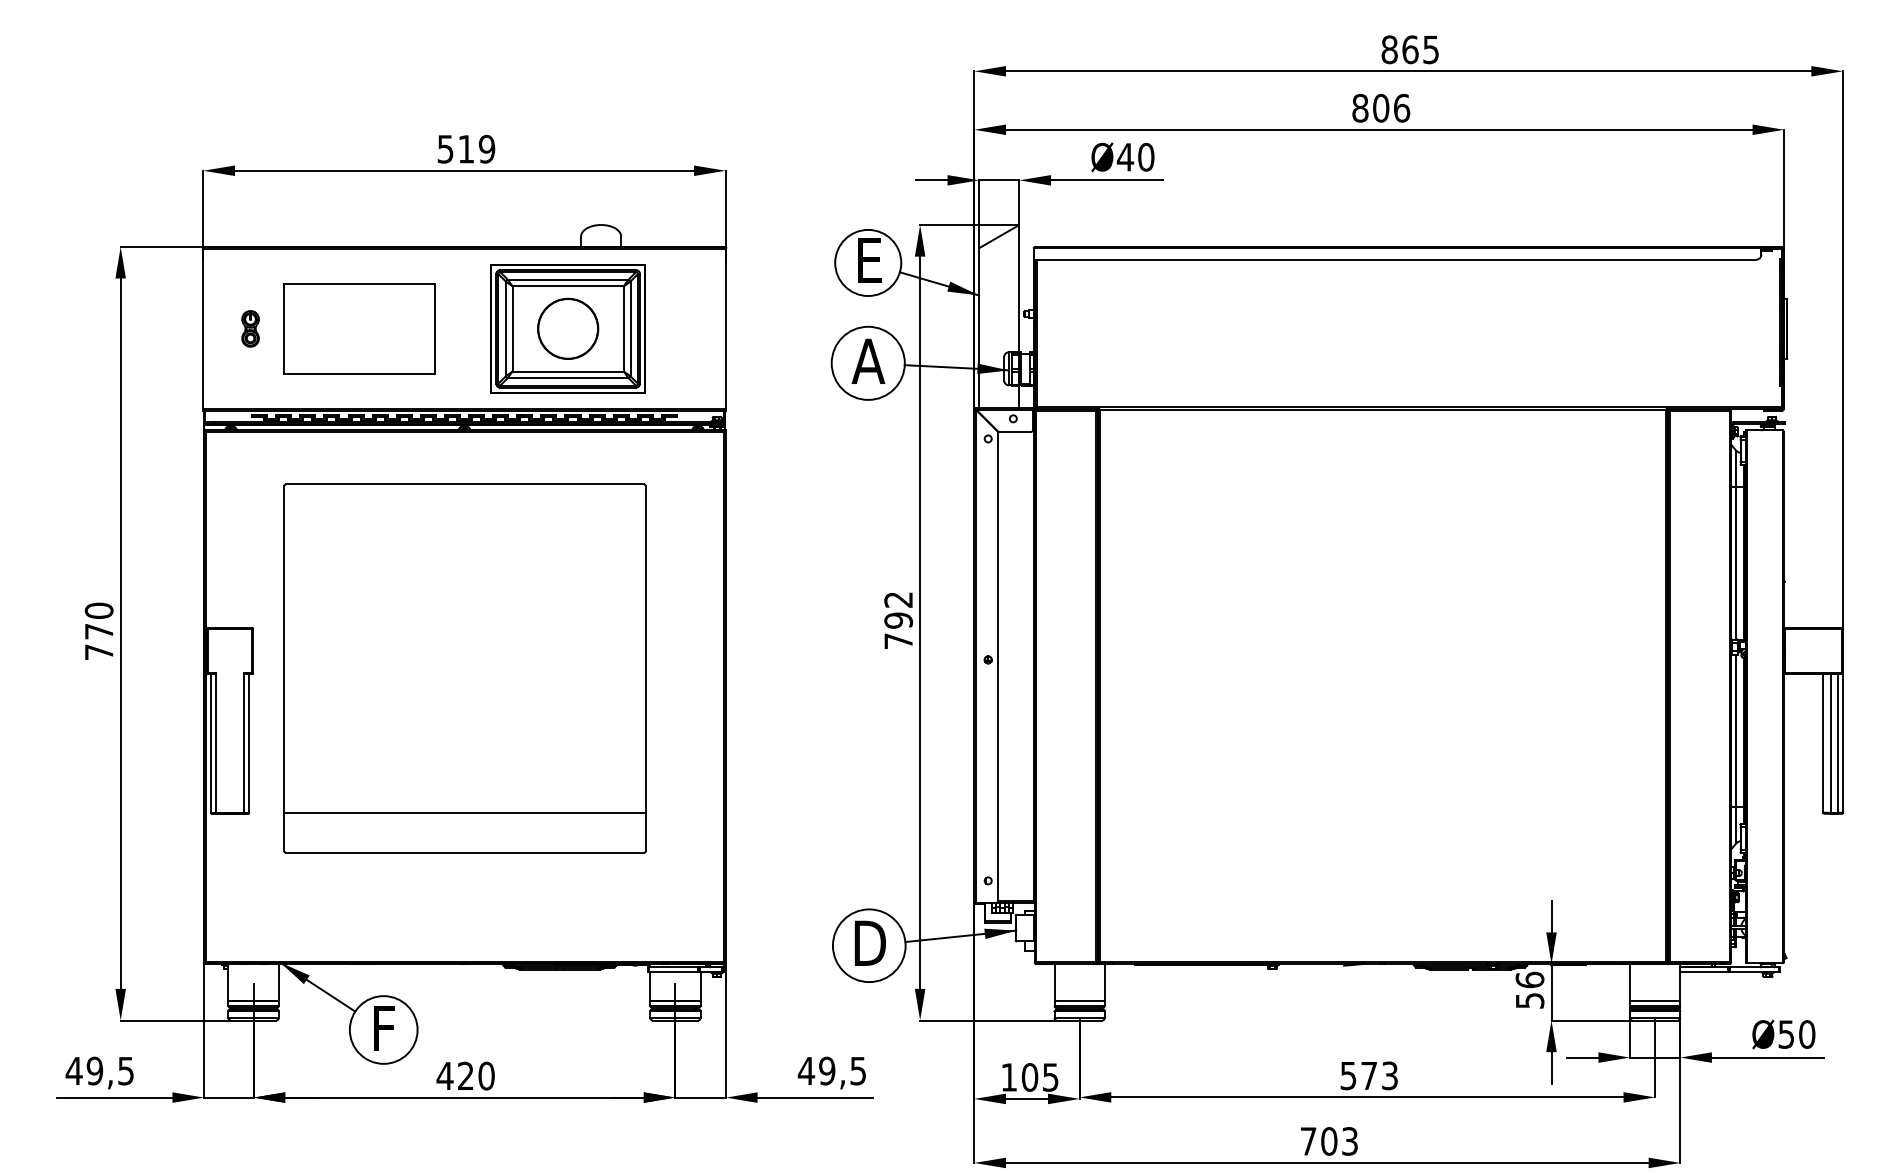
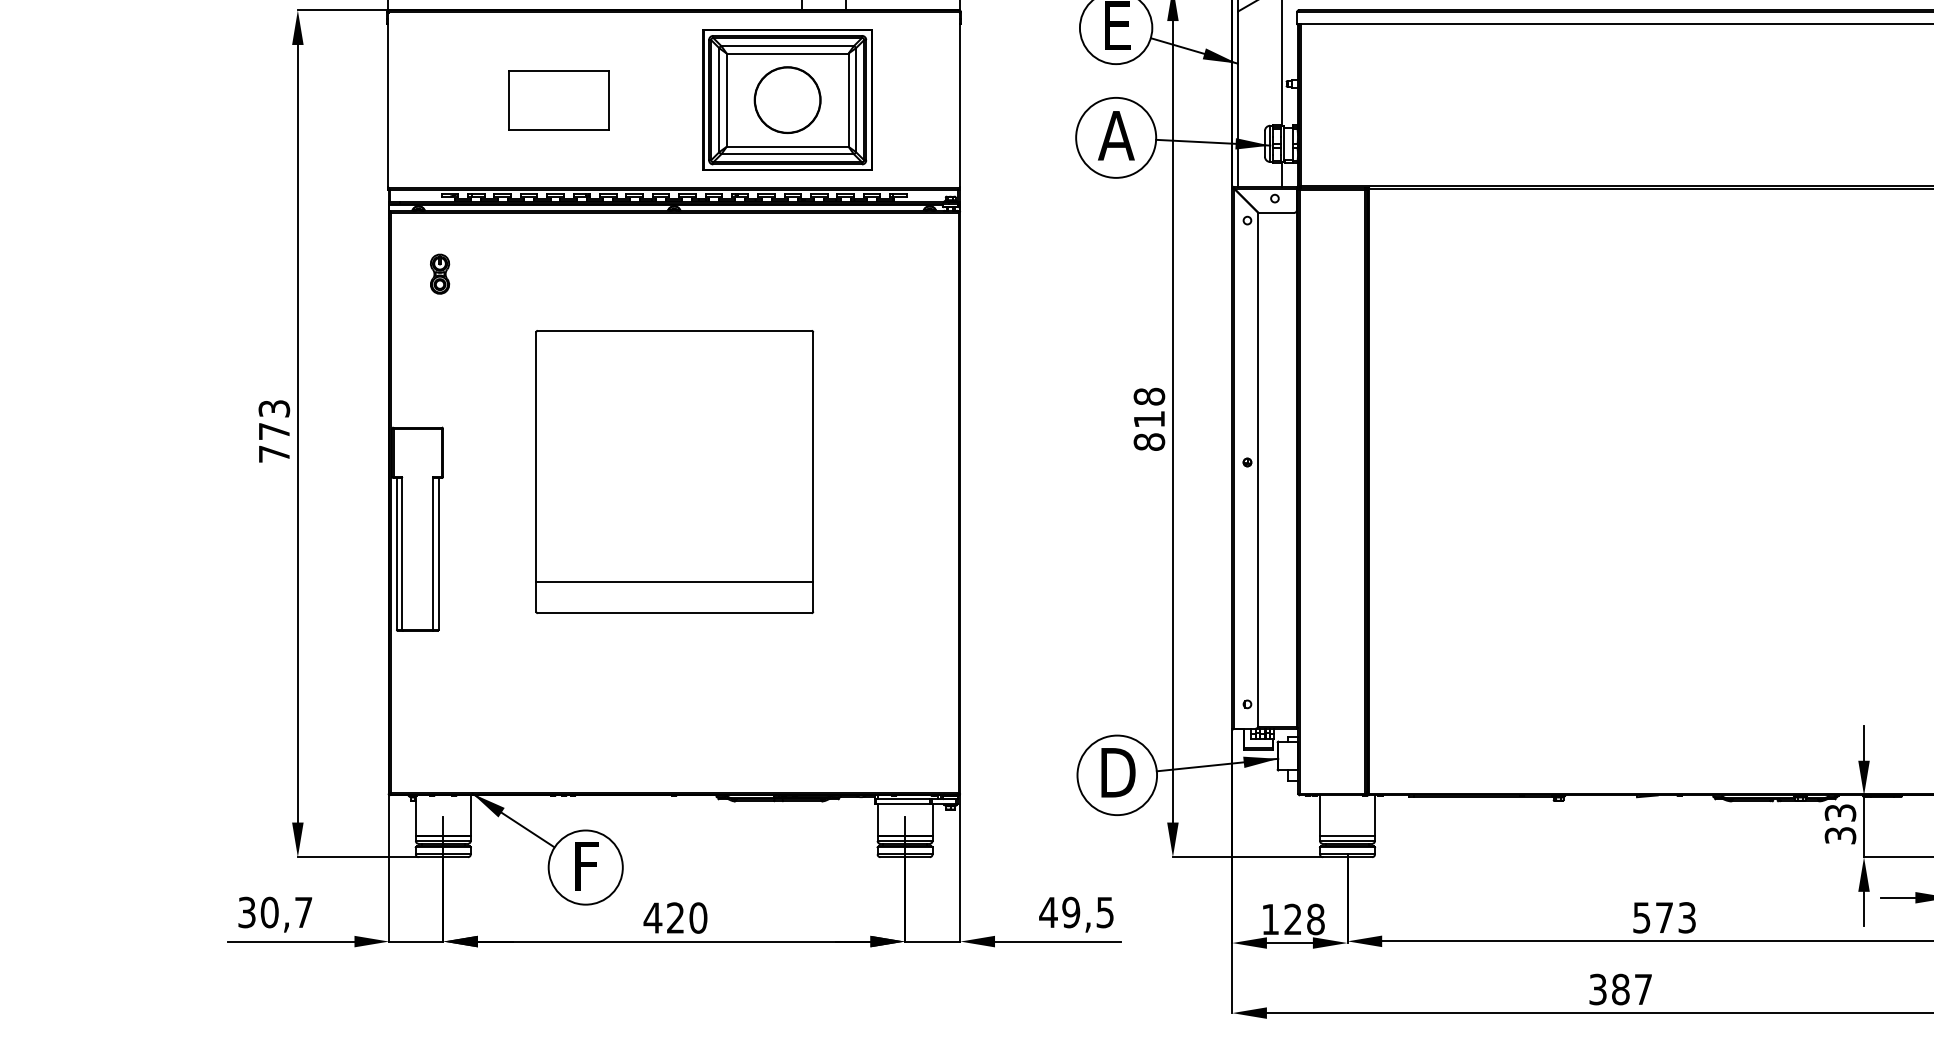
part: (250, 328) -> (439, 273), moved
part: (359, 328) -> (559, 99), size x0.6
text: (98, 610) -> (273, 408), 770 -> 773
text: (898, 620) -> (1149, 419), 792 -> 818
part: (464, 668) -> (674, 471), size x0.7
text: (1529, 989) -> (1839, 823), 56 -> 33
text: (99, 1070) -> (274, 911), 49,5 -> 30,7
text: (1039, 1077) -> (1303, 919), 105 -> 128
text: (1328, 1141) -> (1619, 989), 703 -> 387

